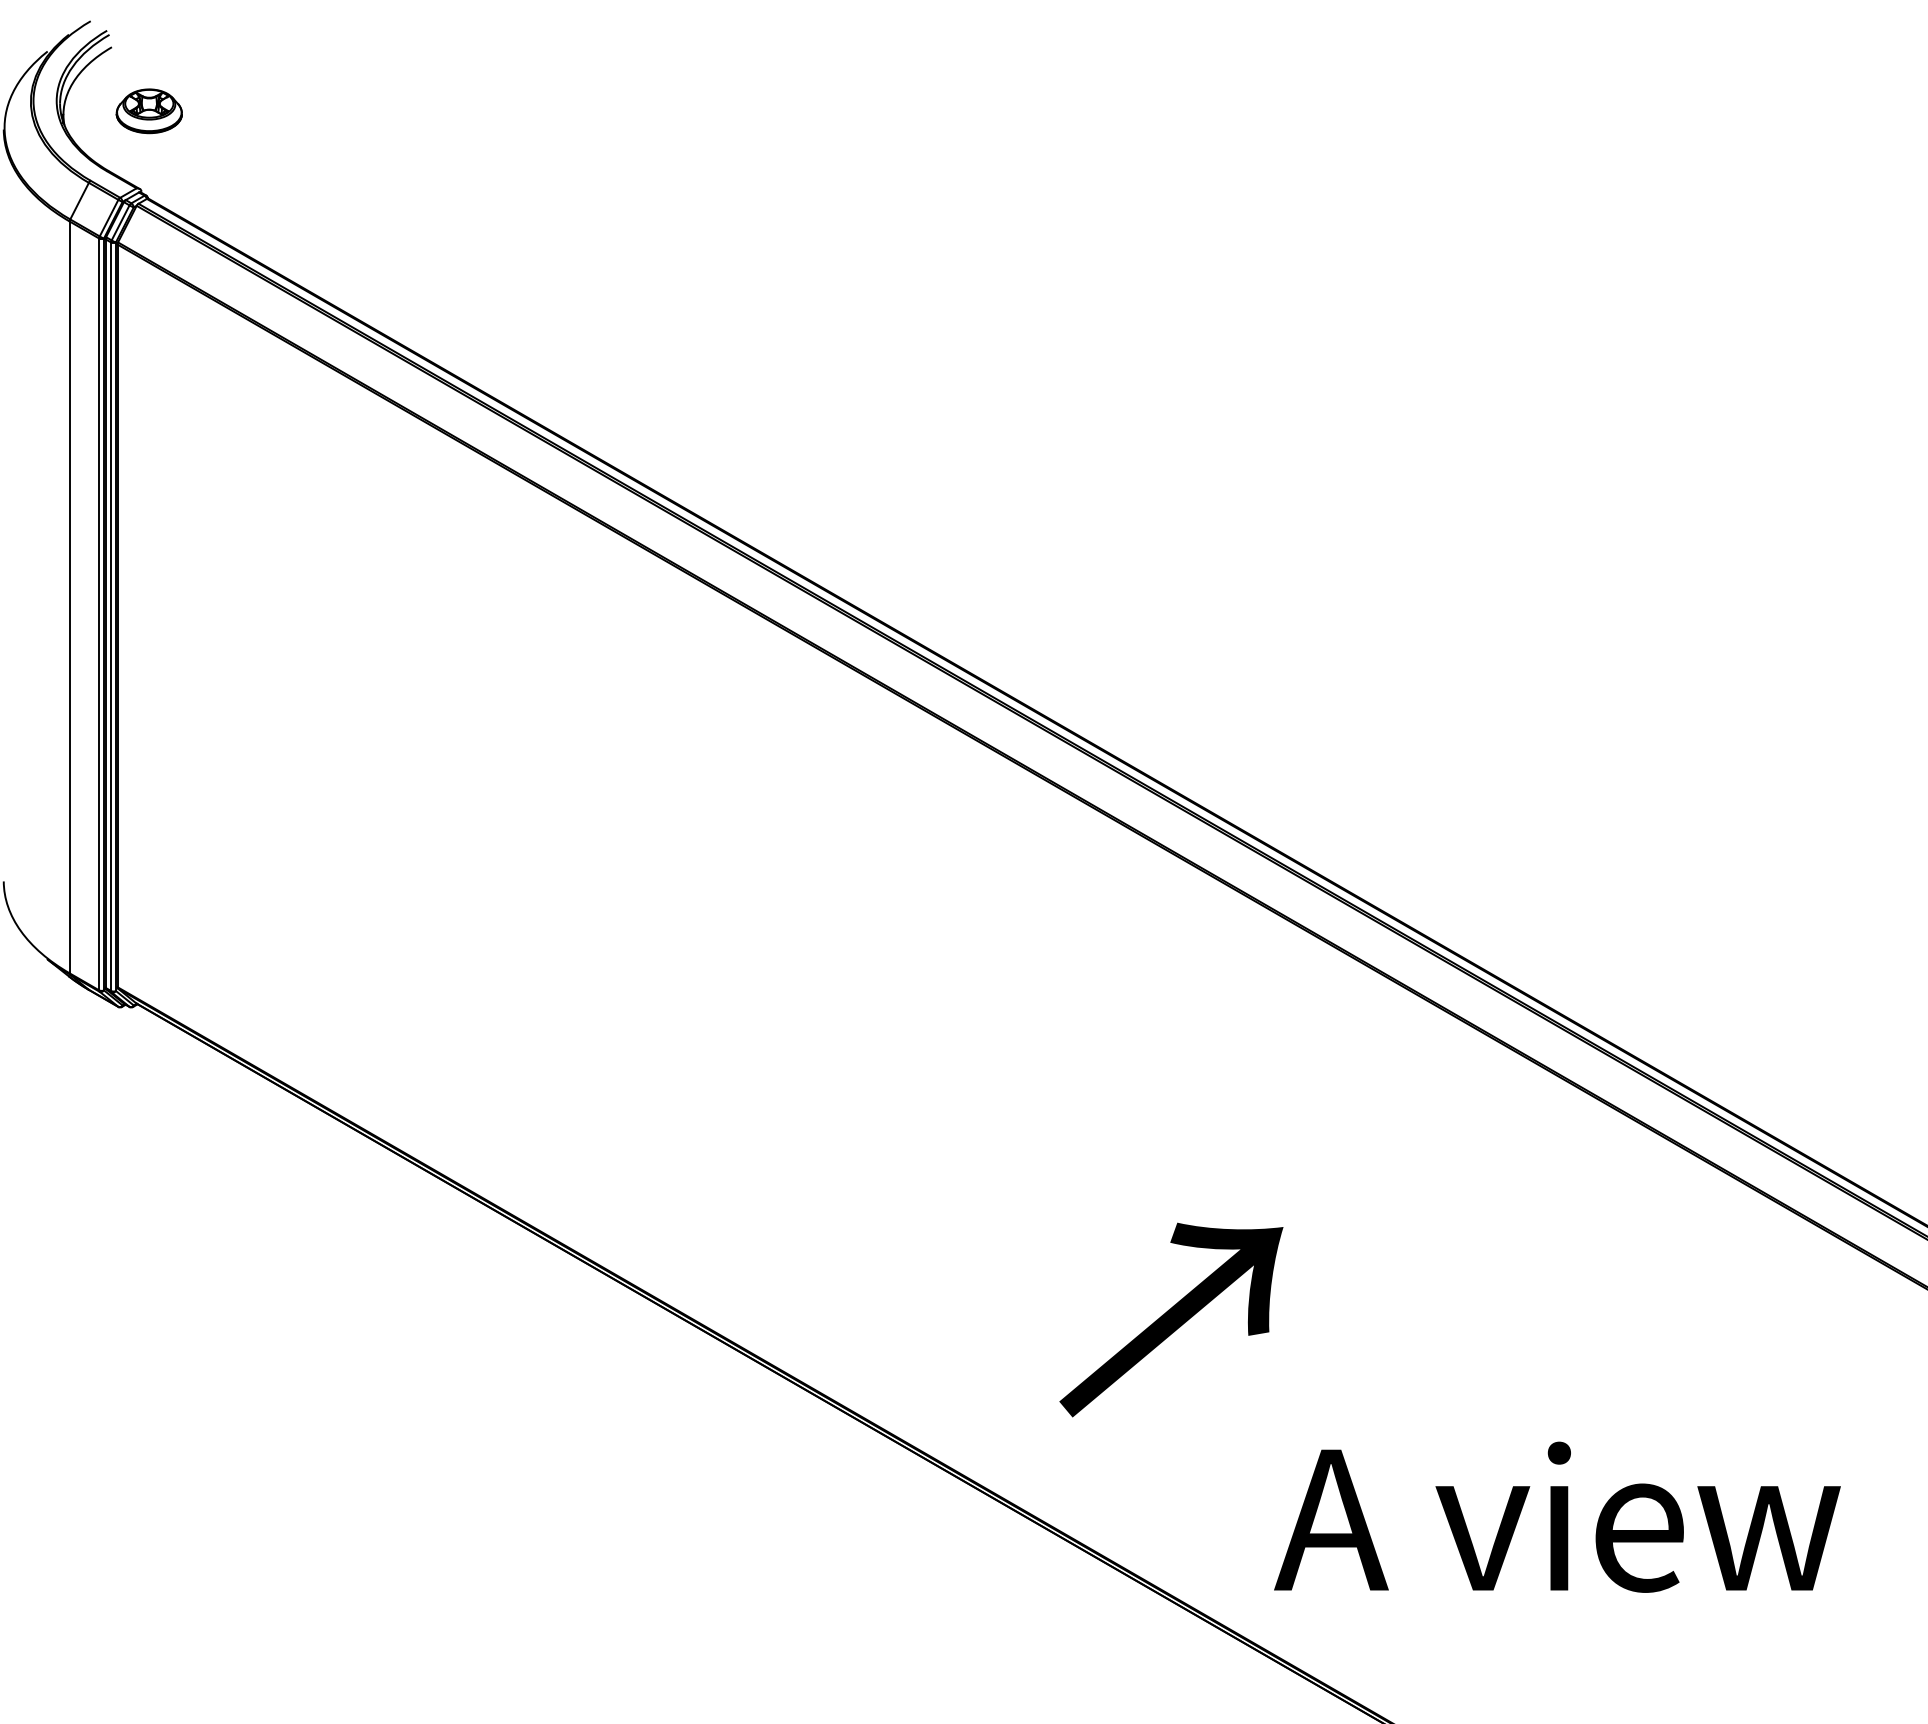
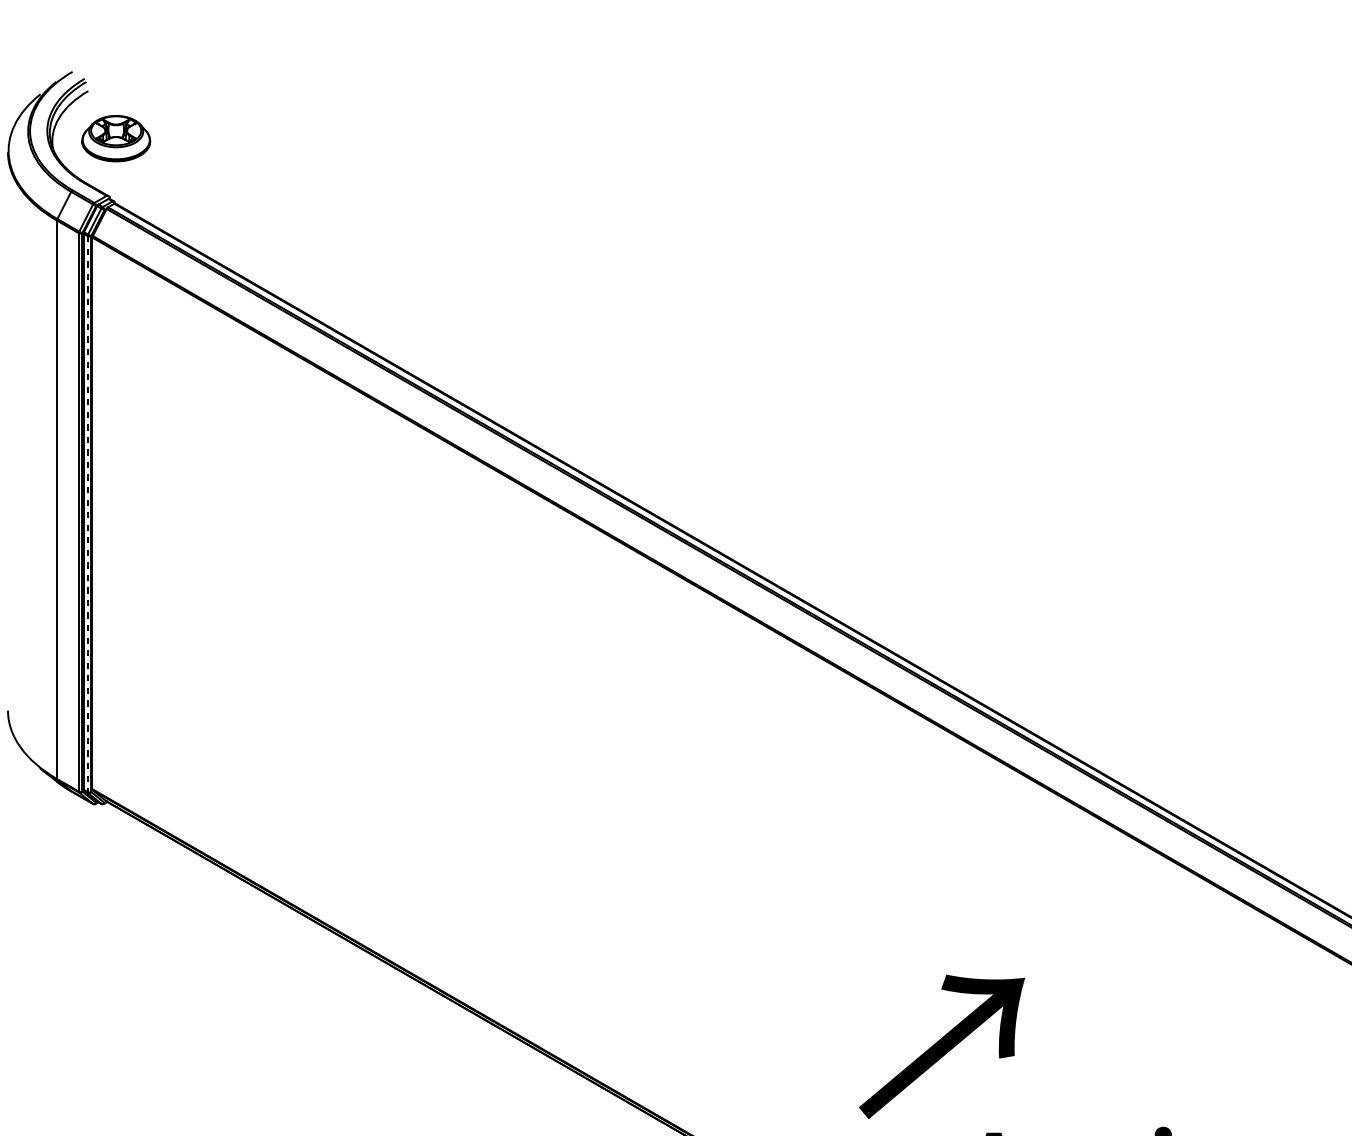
part: (148, 111) -> (115, 138), size x1.4
line: (111, 617) -> (87, 514), solid -> dashed
text: (1171, 1319) -> (942, 1046), moved

